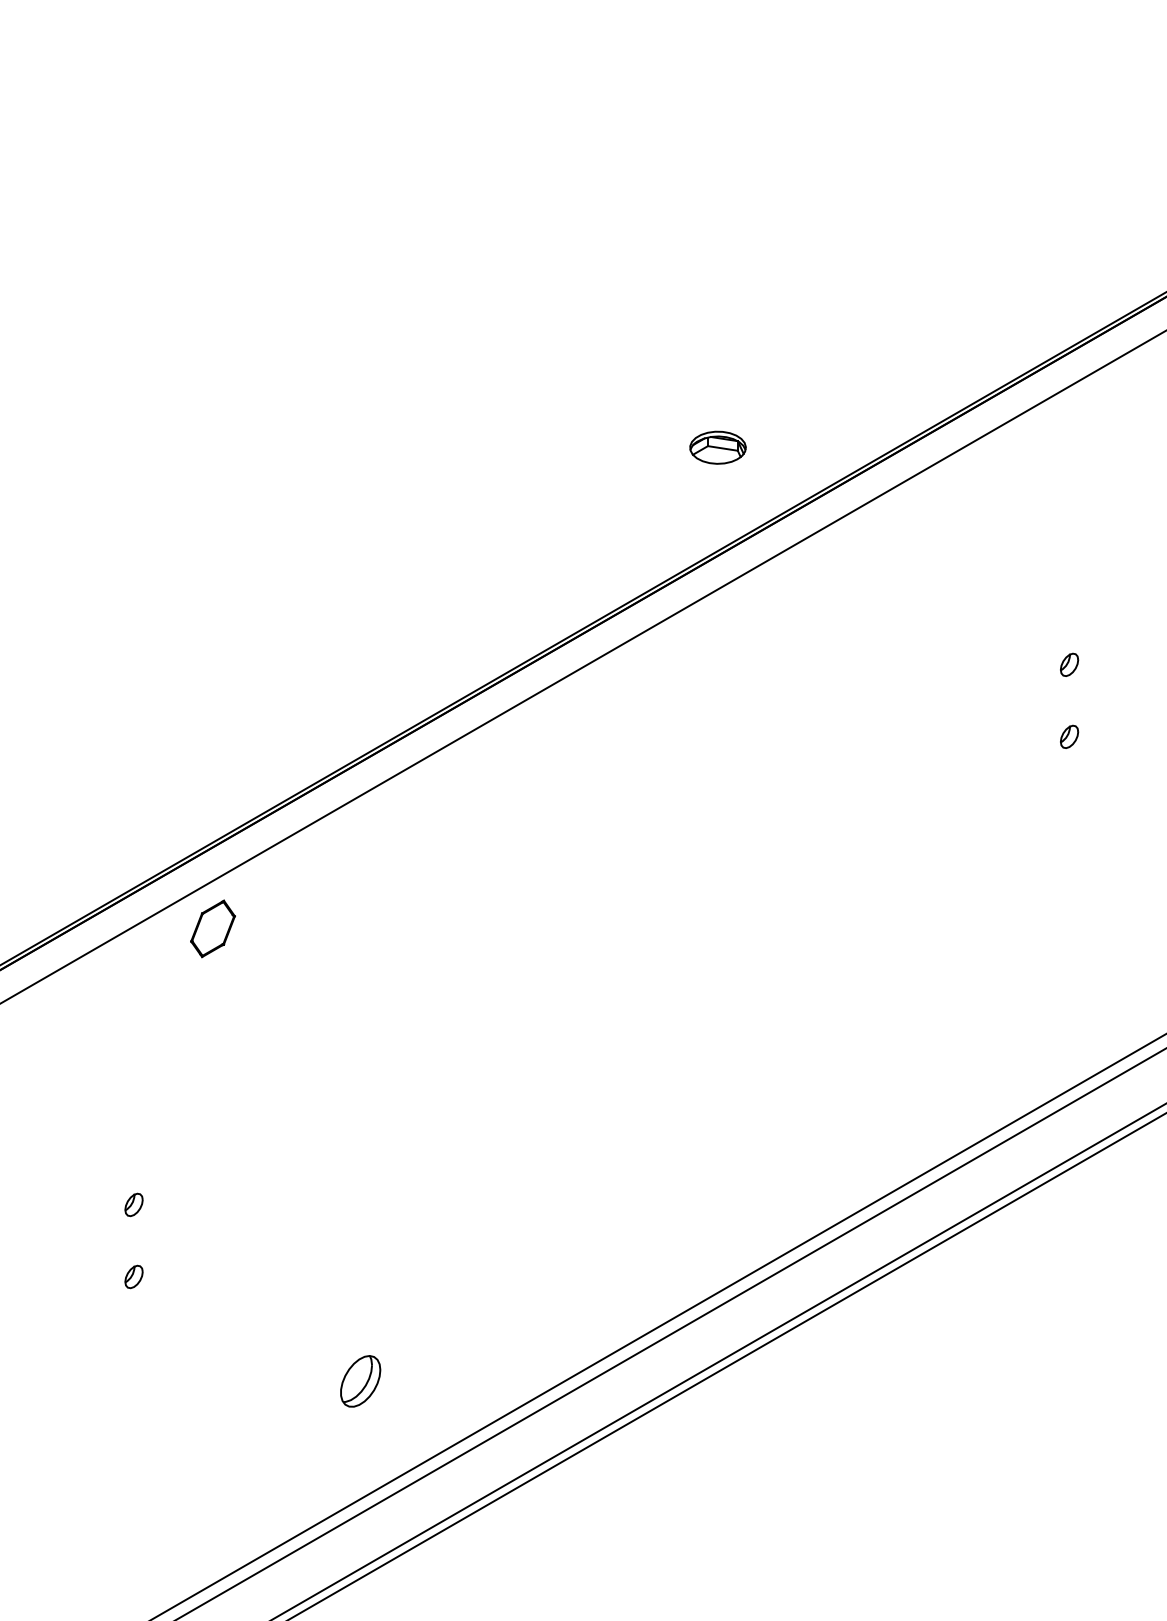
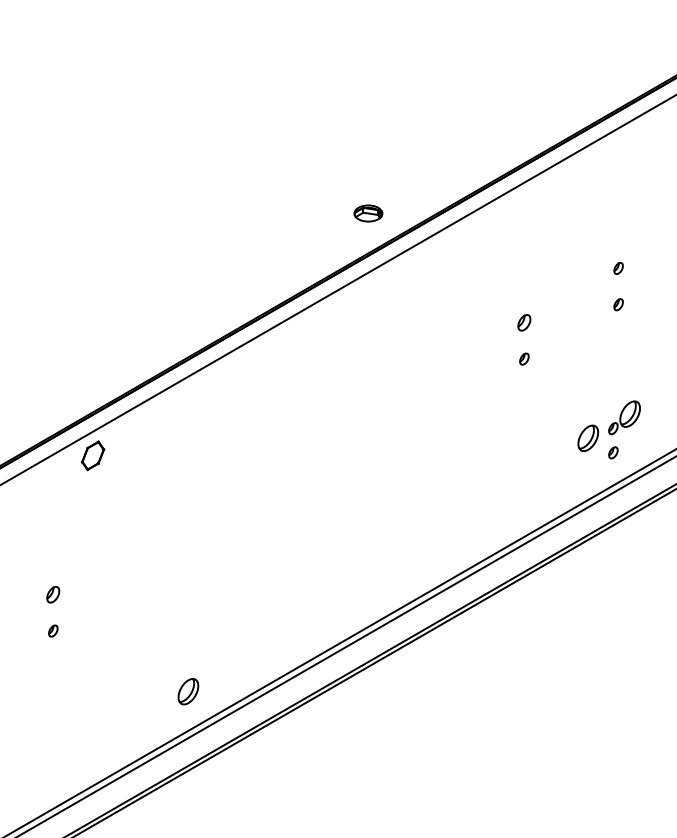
part: (718, 447) -> (368, 213), moved
part: (1069, 664) -> (524, 322), size x1.4
part: (134, 1204) -> (53, 594), size x1.4
part: (360, 1381) -> (188, 691), moved

